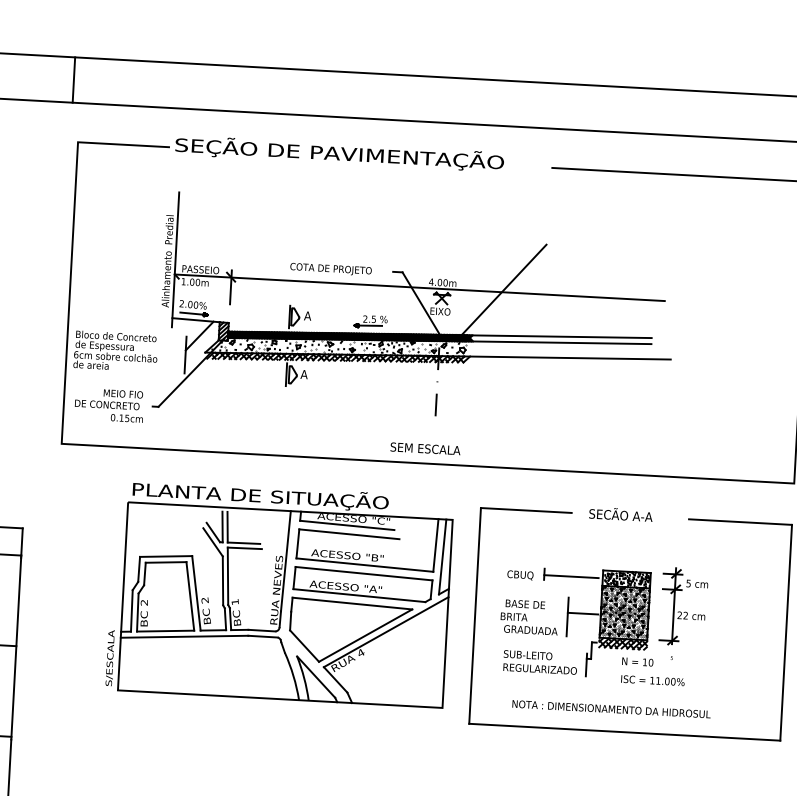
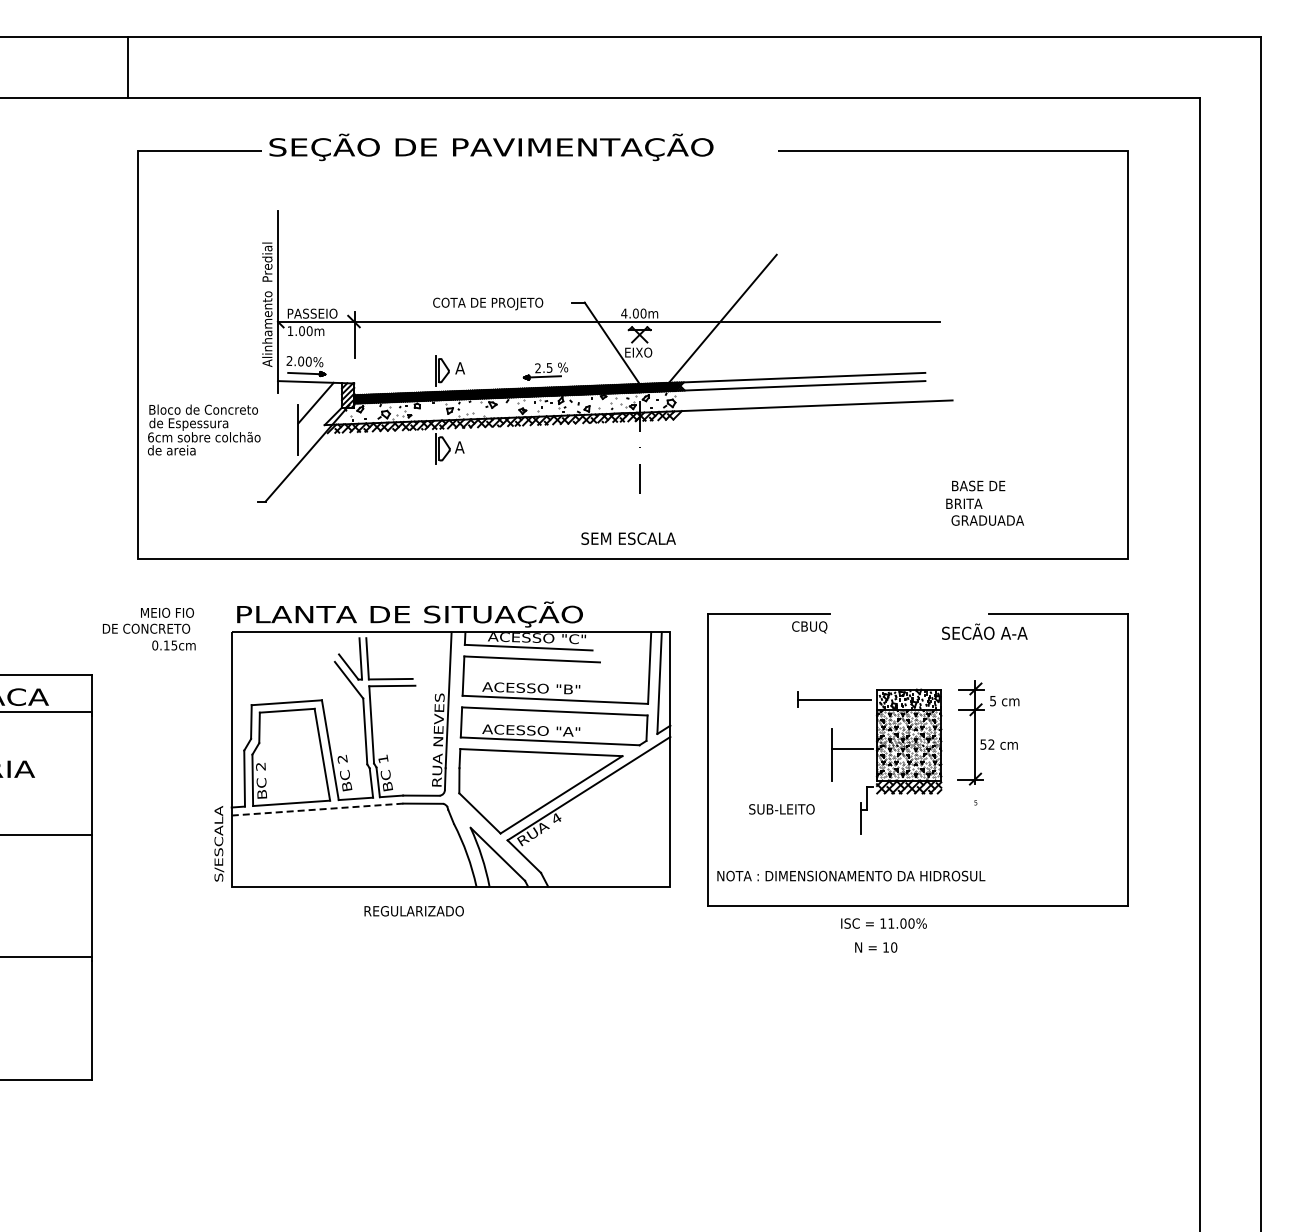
text: (109, 404) -> (149, 628), moved
text: (620, 514) -> (984, 631), moved
text: (520, 575) -> (809, 627), moved
text: (679, 615) -> (983, 744), 22 -> 52
text: (529, 616) -> (984, 502), moved
line: (184, 636) -> (317, 809), solid -> dashed
text: (637, 662) -> (876, 947), moved
text: (539, 669) -> (413, 911), moved
text: (652, 680) -> (883, 923), moved
text: (611, 708) -> (851, 875), moved

